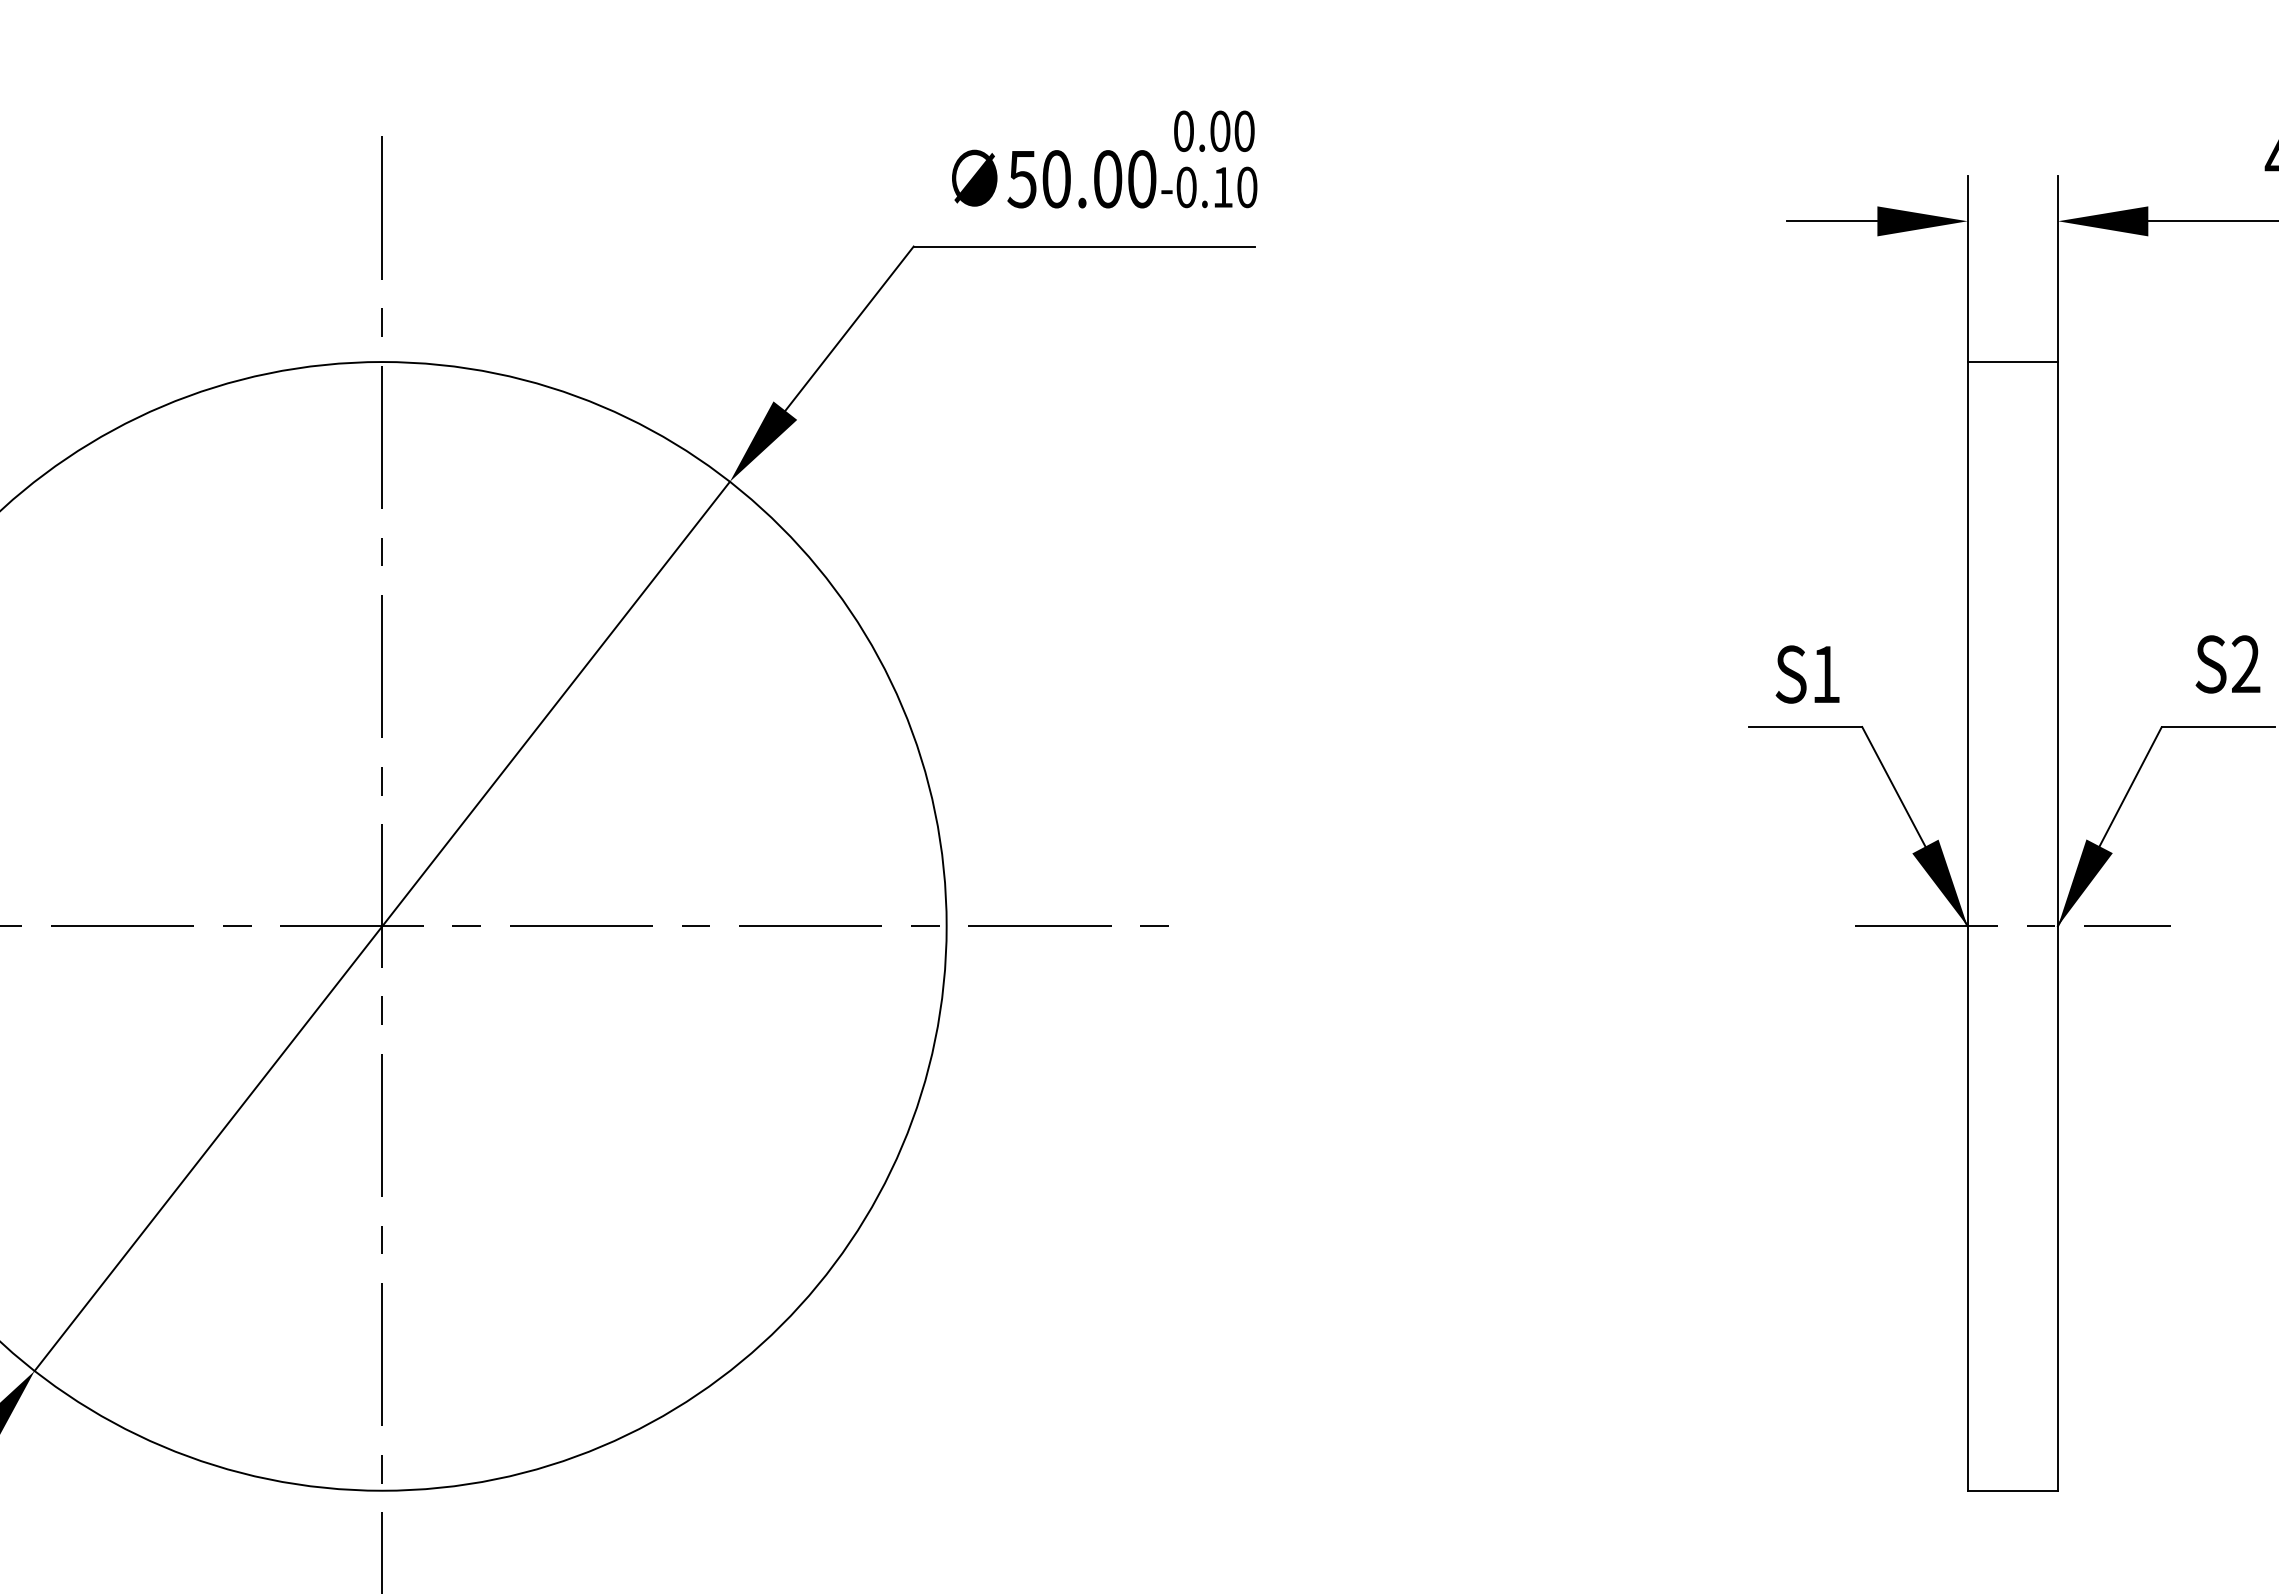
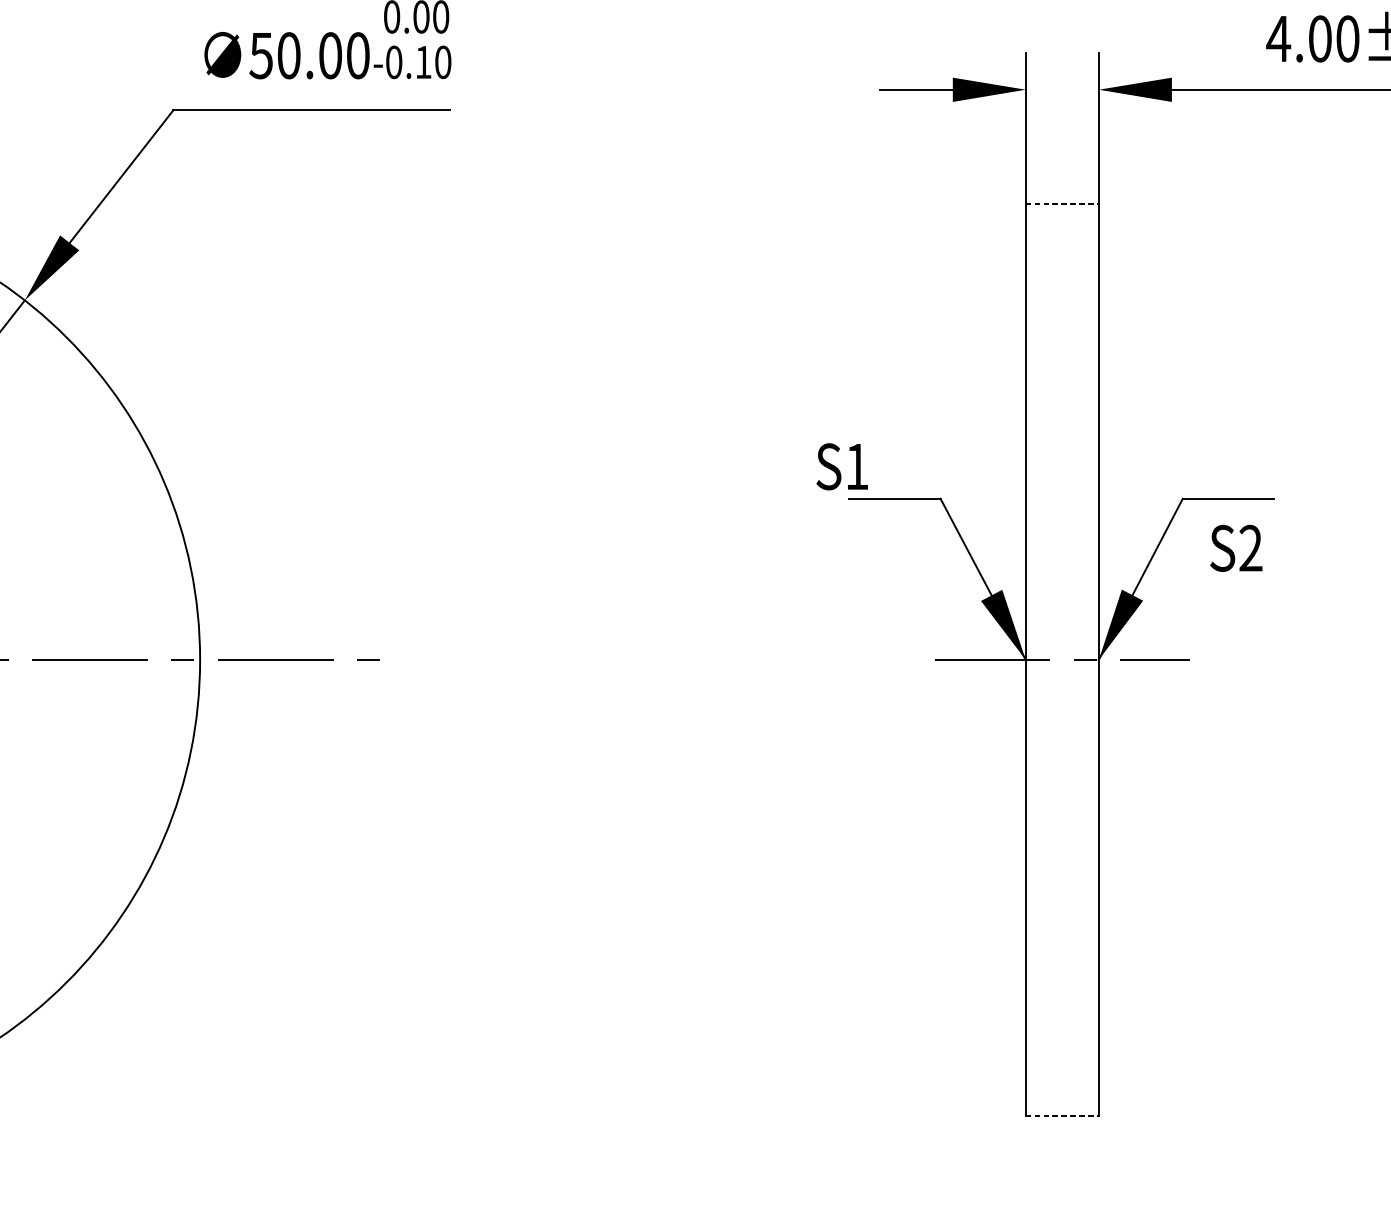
line: (2013, 362) -> (1062, 203), solid -> dashed
text: (2227, 664) -> (1235, 548), moved
text: (1807, 674) -> (842, 466), moved
line: (2013, 1490) -> (1062, 1116), solid -> dashed

